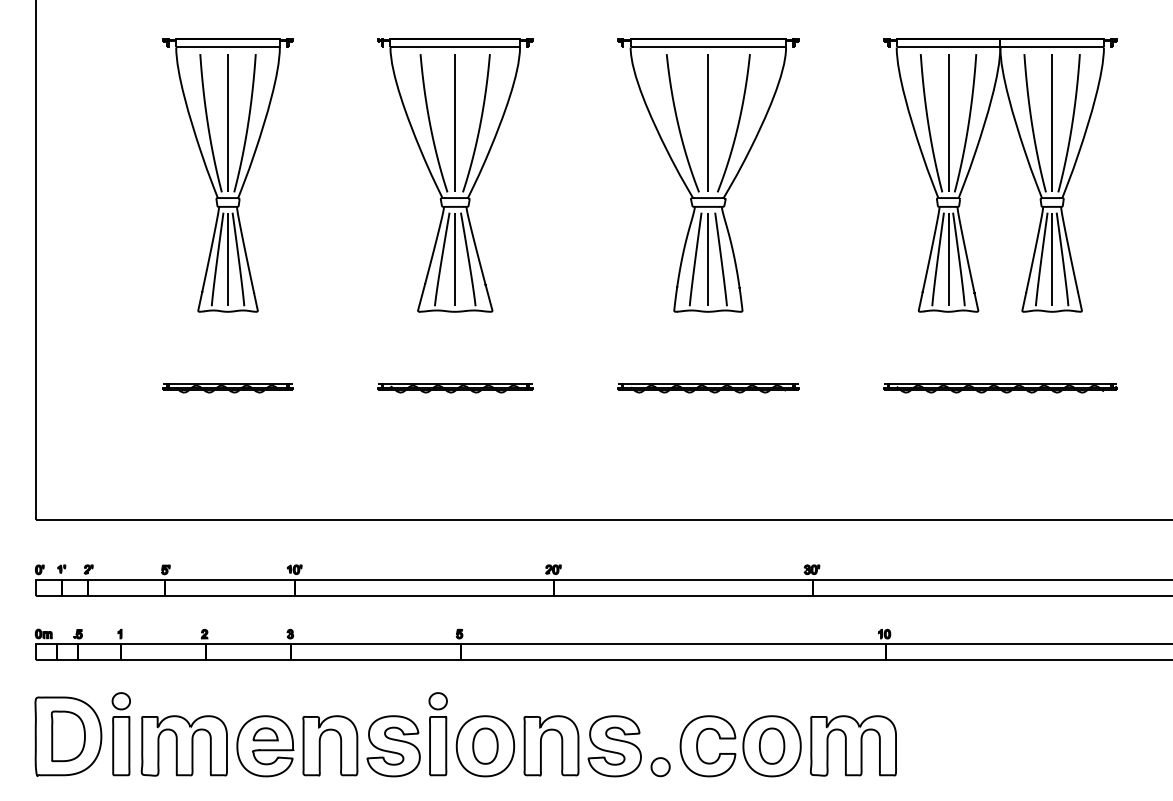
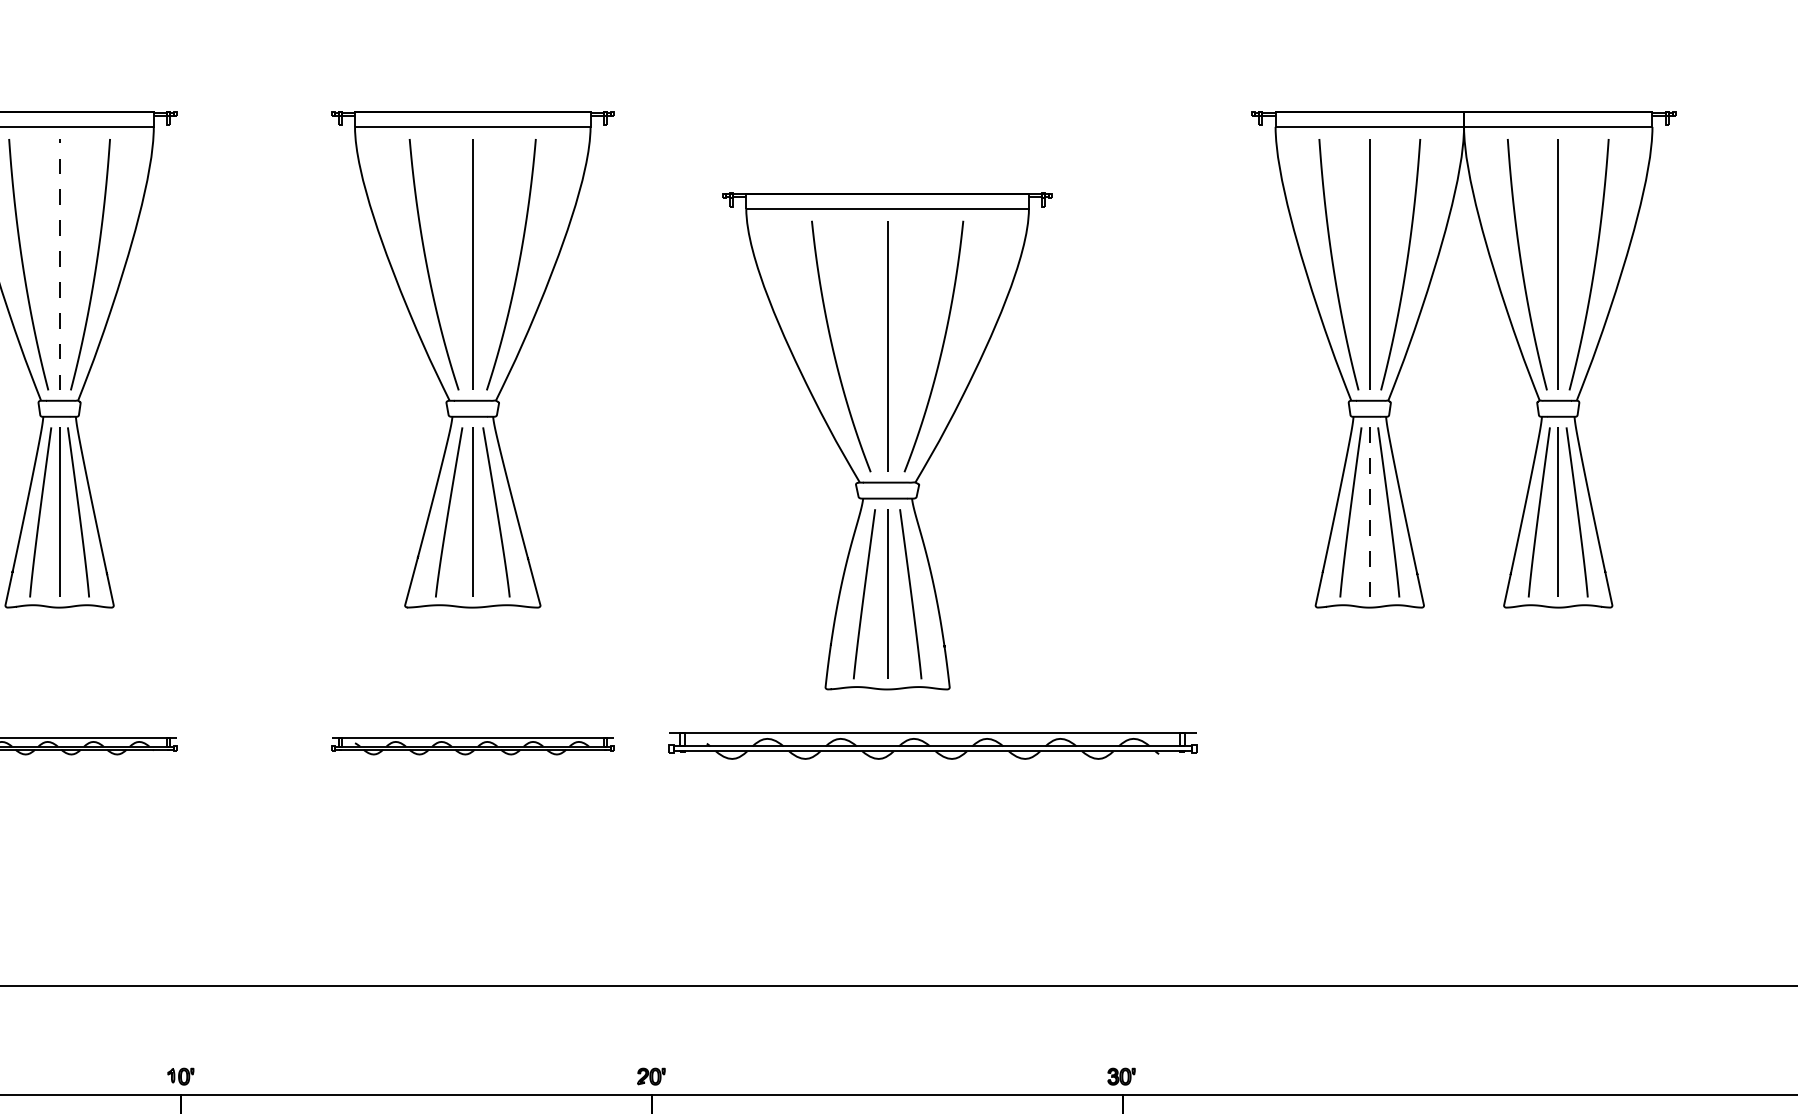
line: (228, 122) -> (60, 263), solid -> dashed
part: (708, 175) -> (887, 441), moved
line: (948, 259) -> (1369, 512), solid -> dashed
part: (708, 388) -> (933, 747), size x1.6
part: (1000, 388) -> (1464, 747), removed

